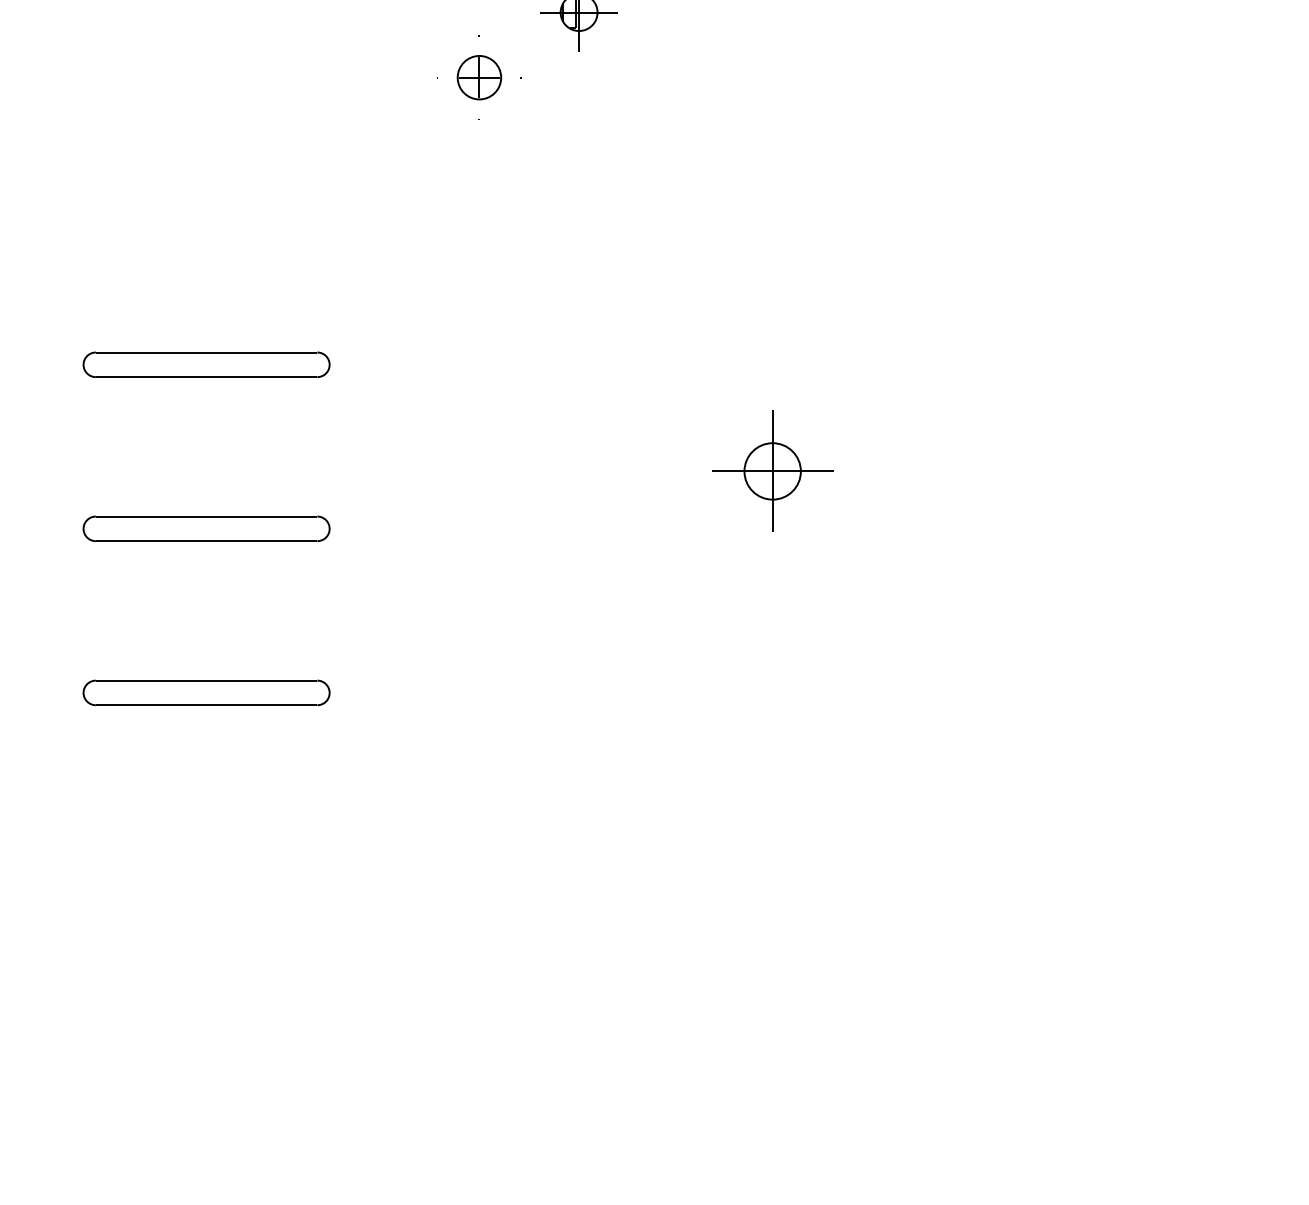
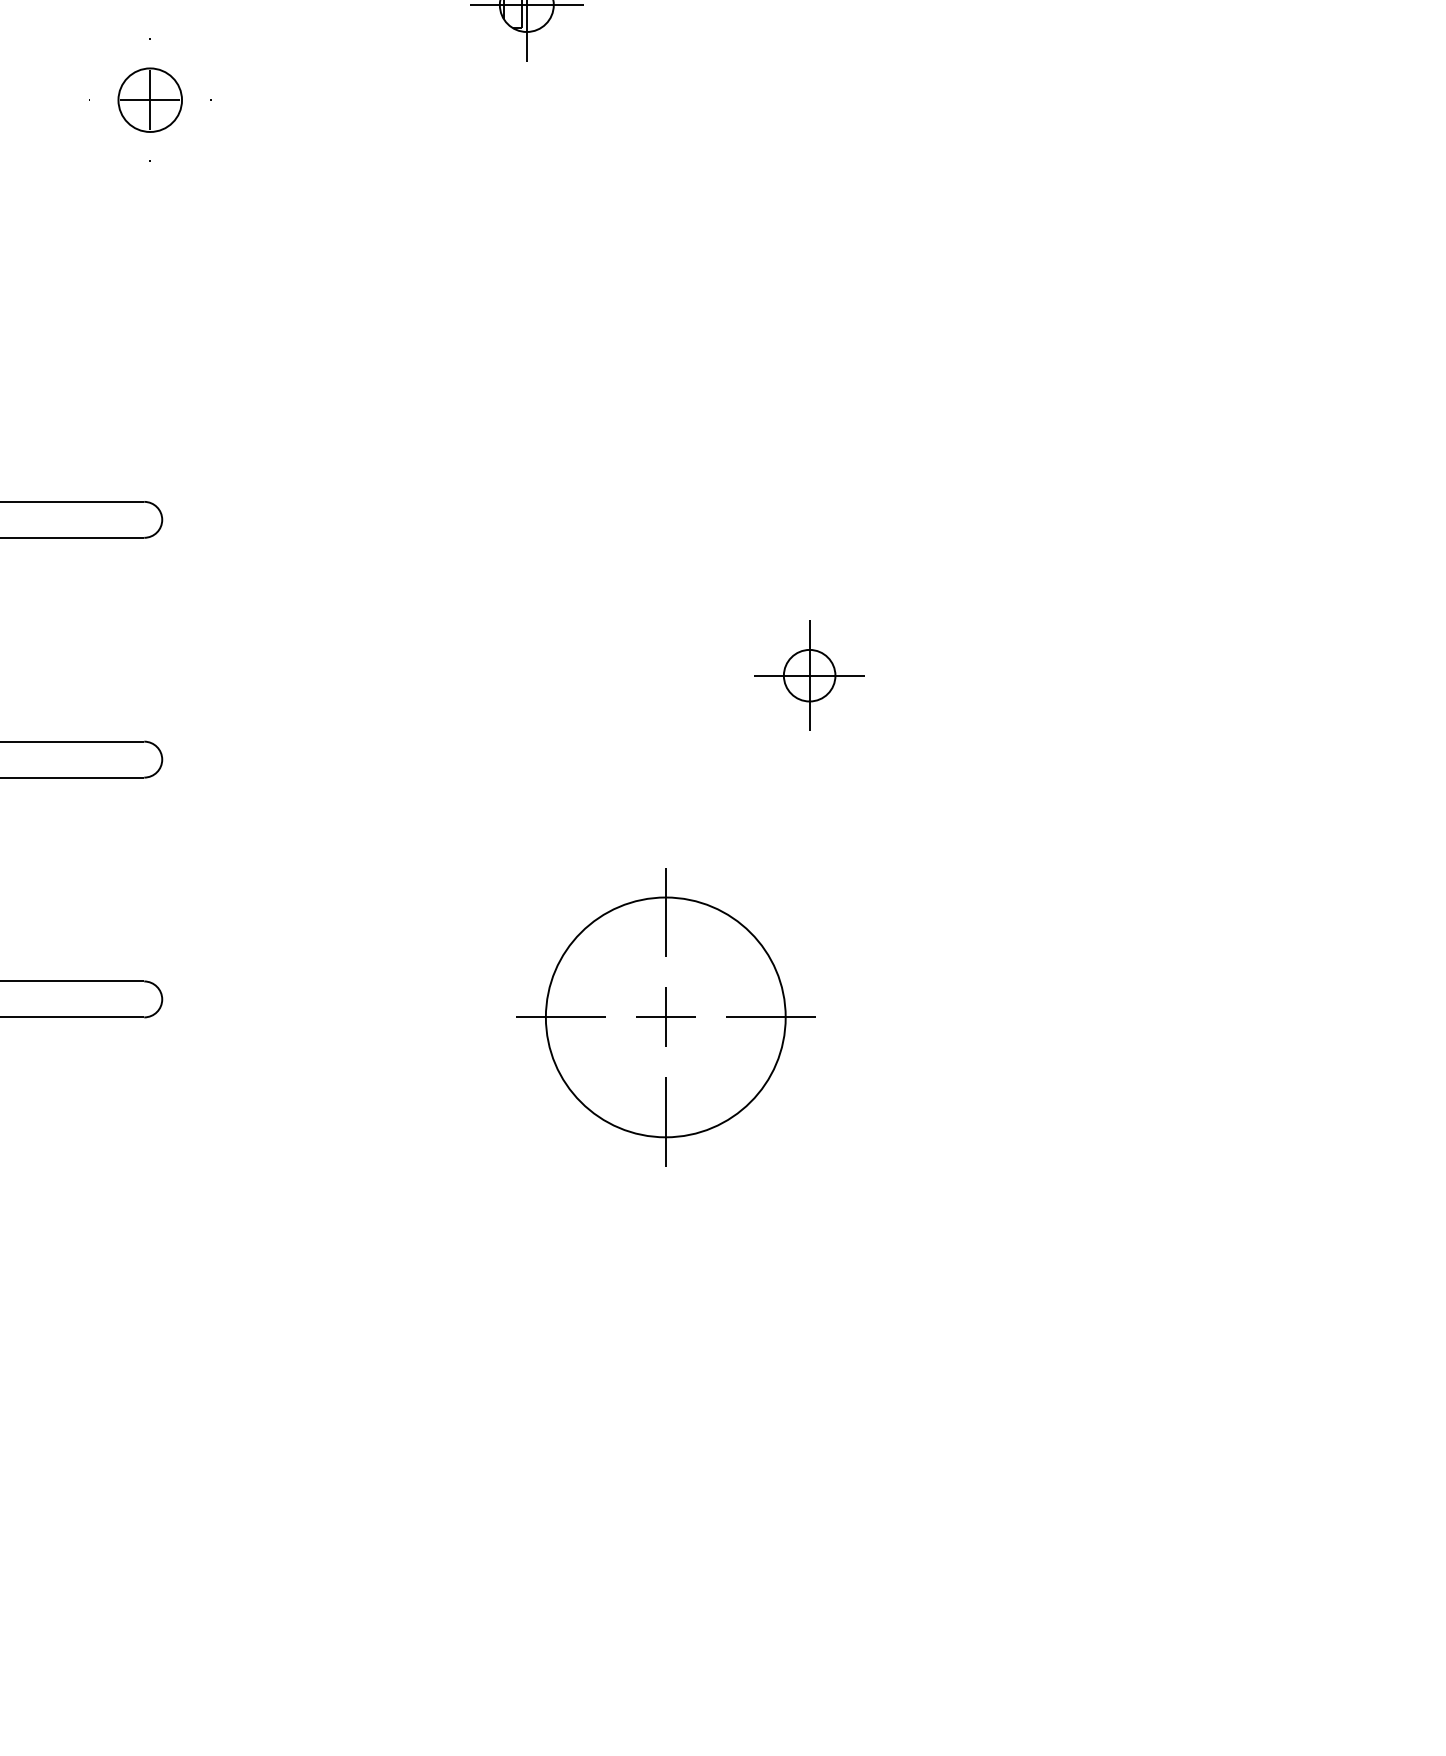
part: (479, 77) -> (150, 99), moved
part: (772, 471) -> (809, 675), size x0.62
part: (674, 705) -> (666, 1017), added

